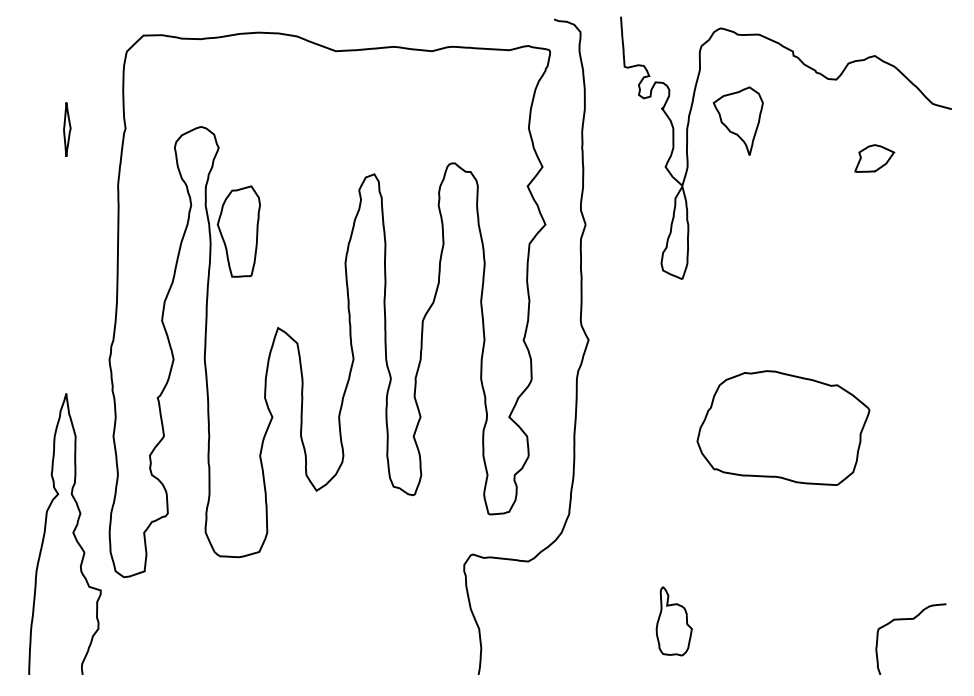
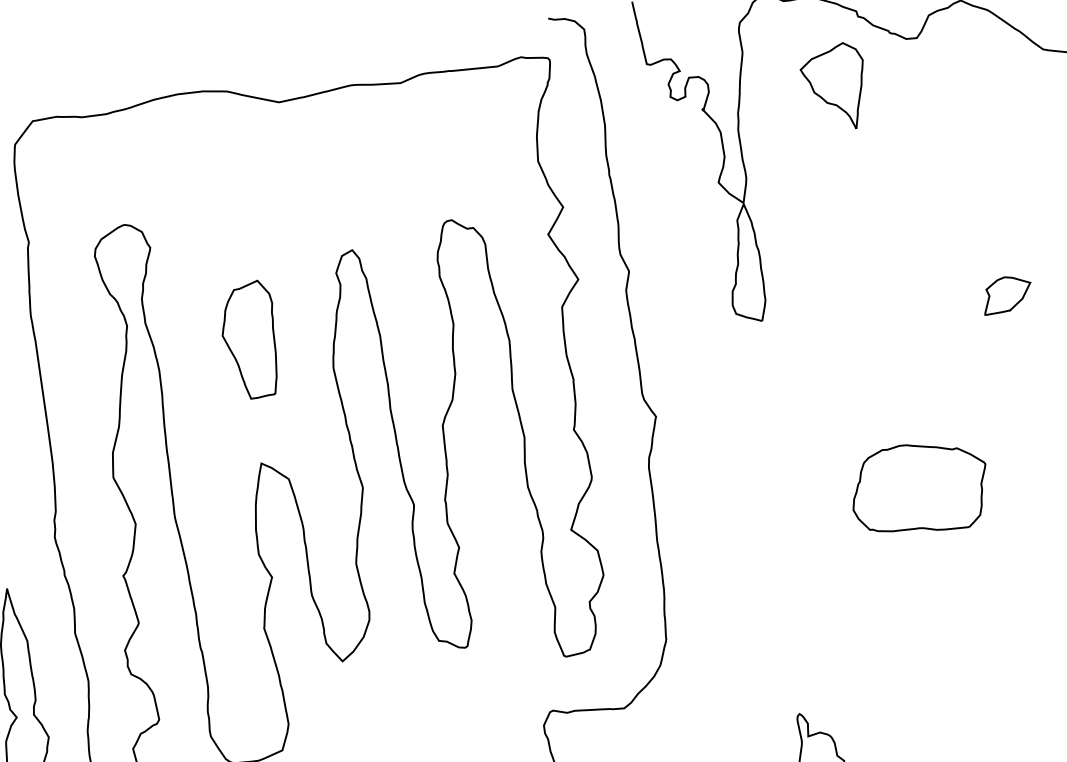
part: (737, 120) -> (834, 87), moved
part: (874, 158) -> (1006, 294), moved
part: (238, 231) -> (250, 340), moved
part: (783, 427) -> (919, 488), size x0.62

